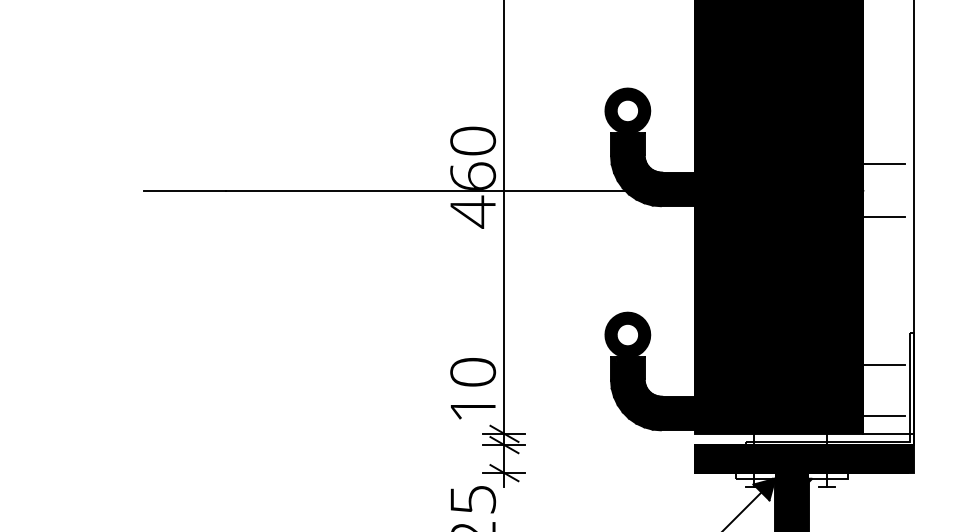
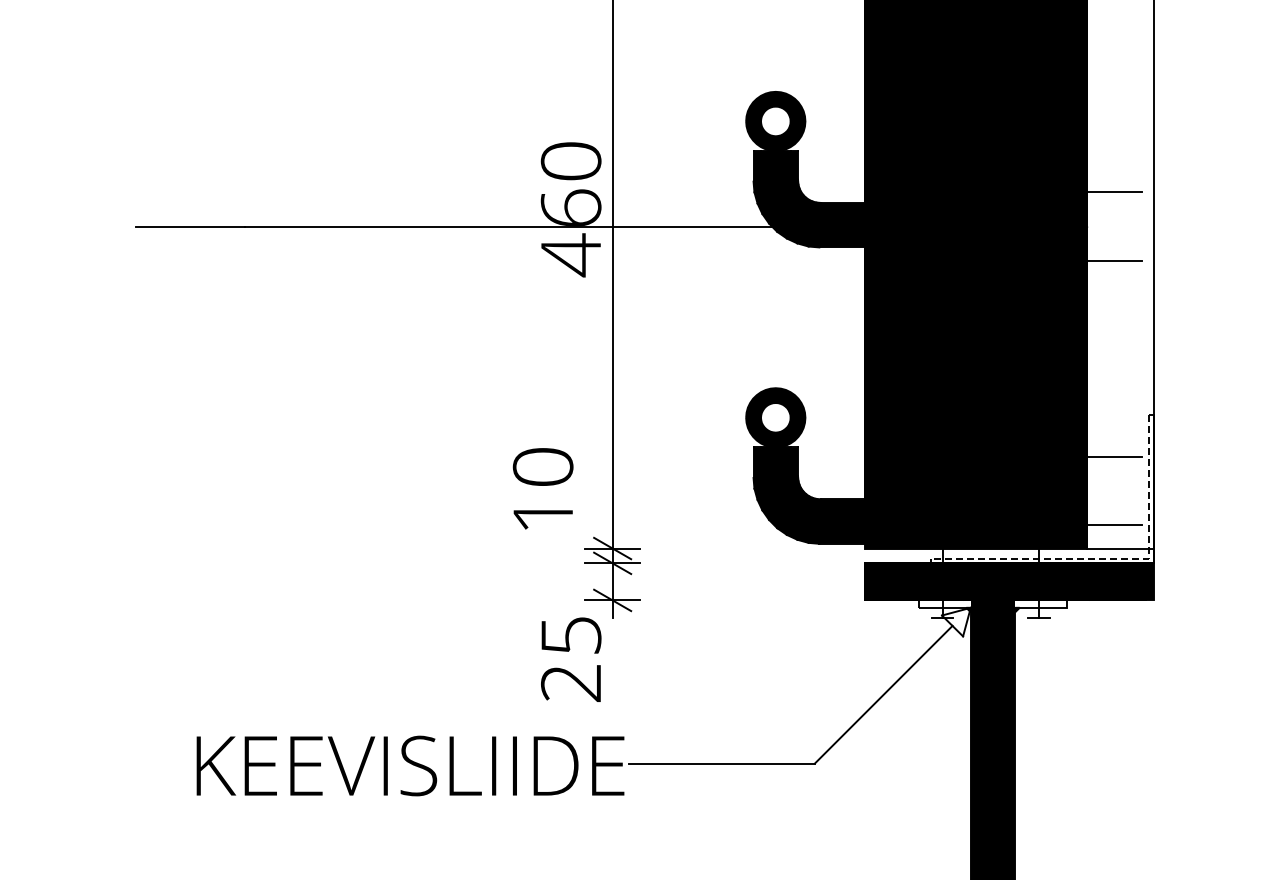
text: (472, 388) -> (542, 488), moved
line: (882, 441) -> (1112, 558), solid -> dashed
fill: (764, 489) -> (956, 621), removed

